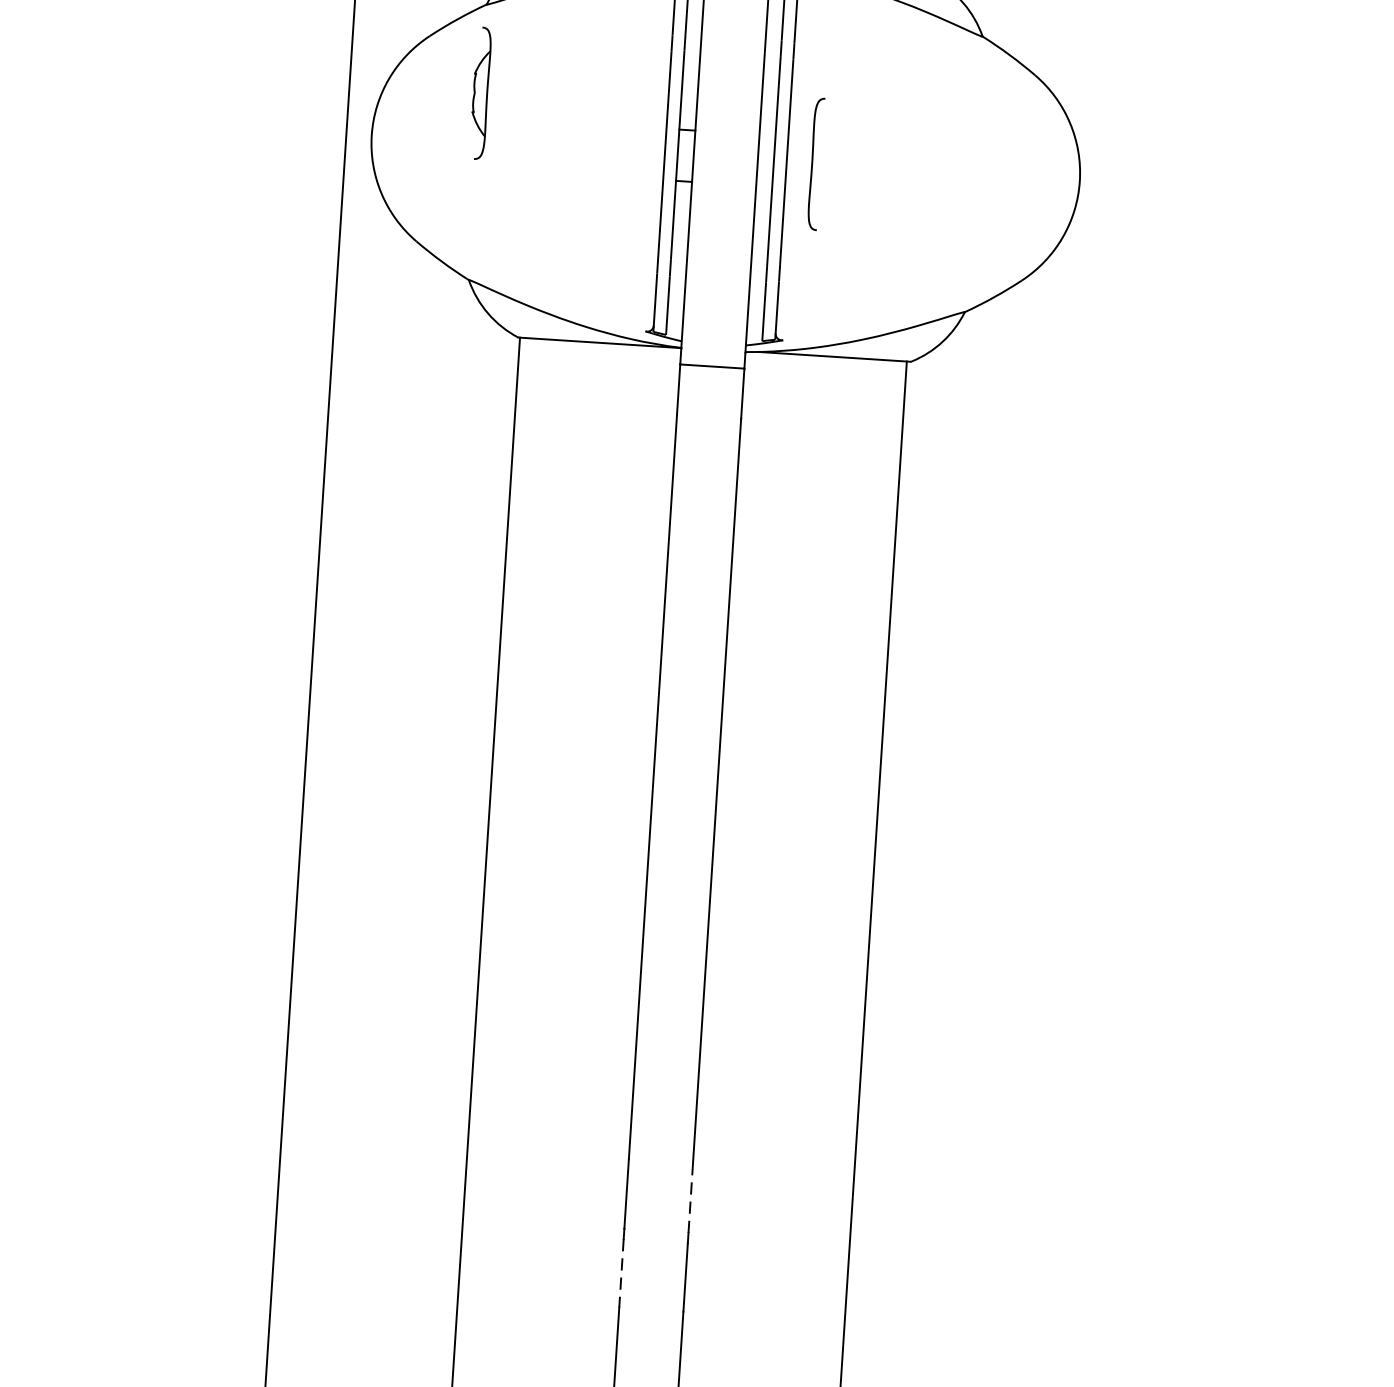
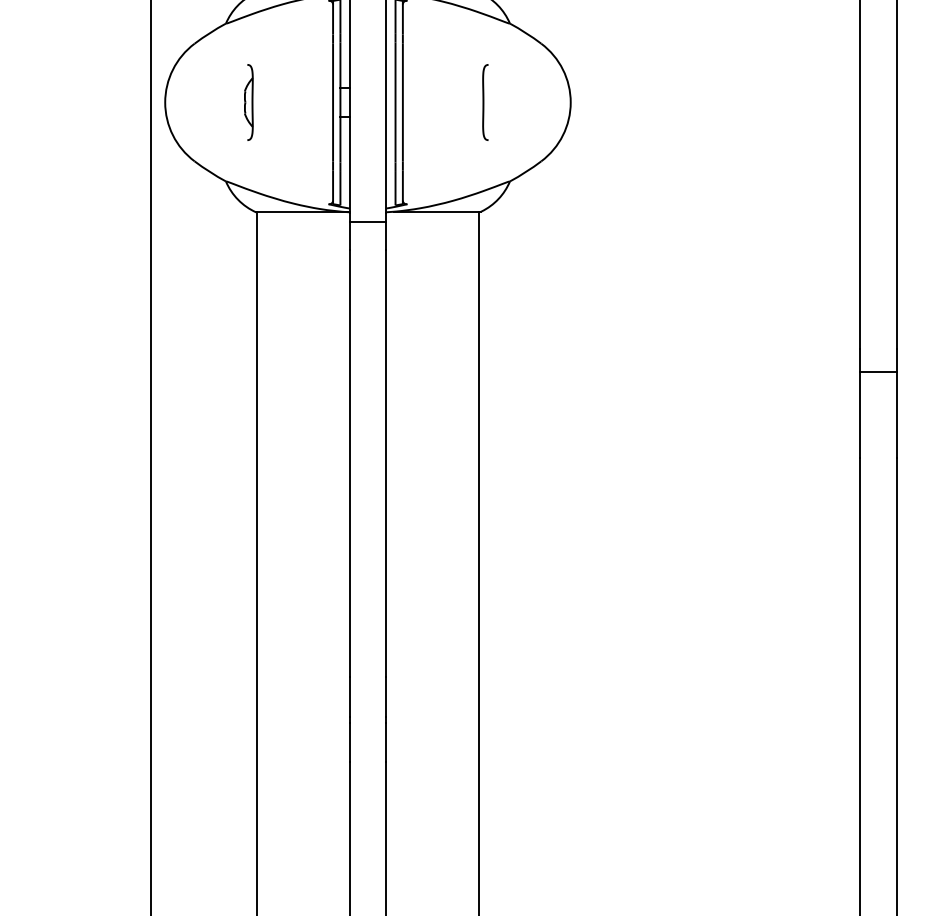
part: (480, 93) -> (248, 102), moved
curve: (814, 163) -> (484, 102), moved
line: (691, 1197) -> (386, 696), dashed -> solid
line: (621, 1273) -> (349, 742), dashed -> solid

